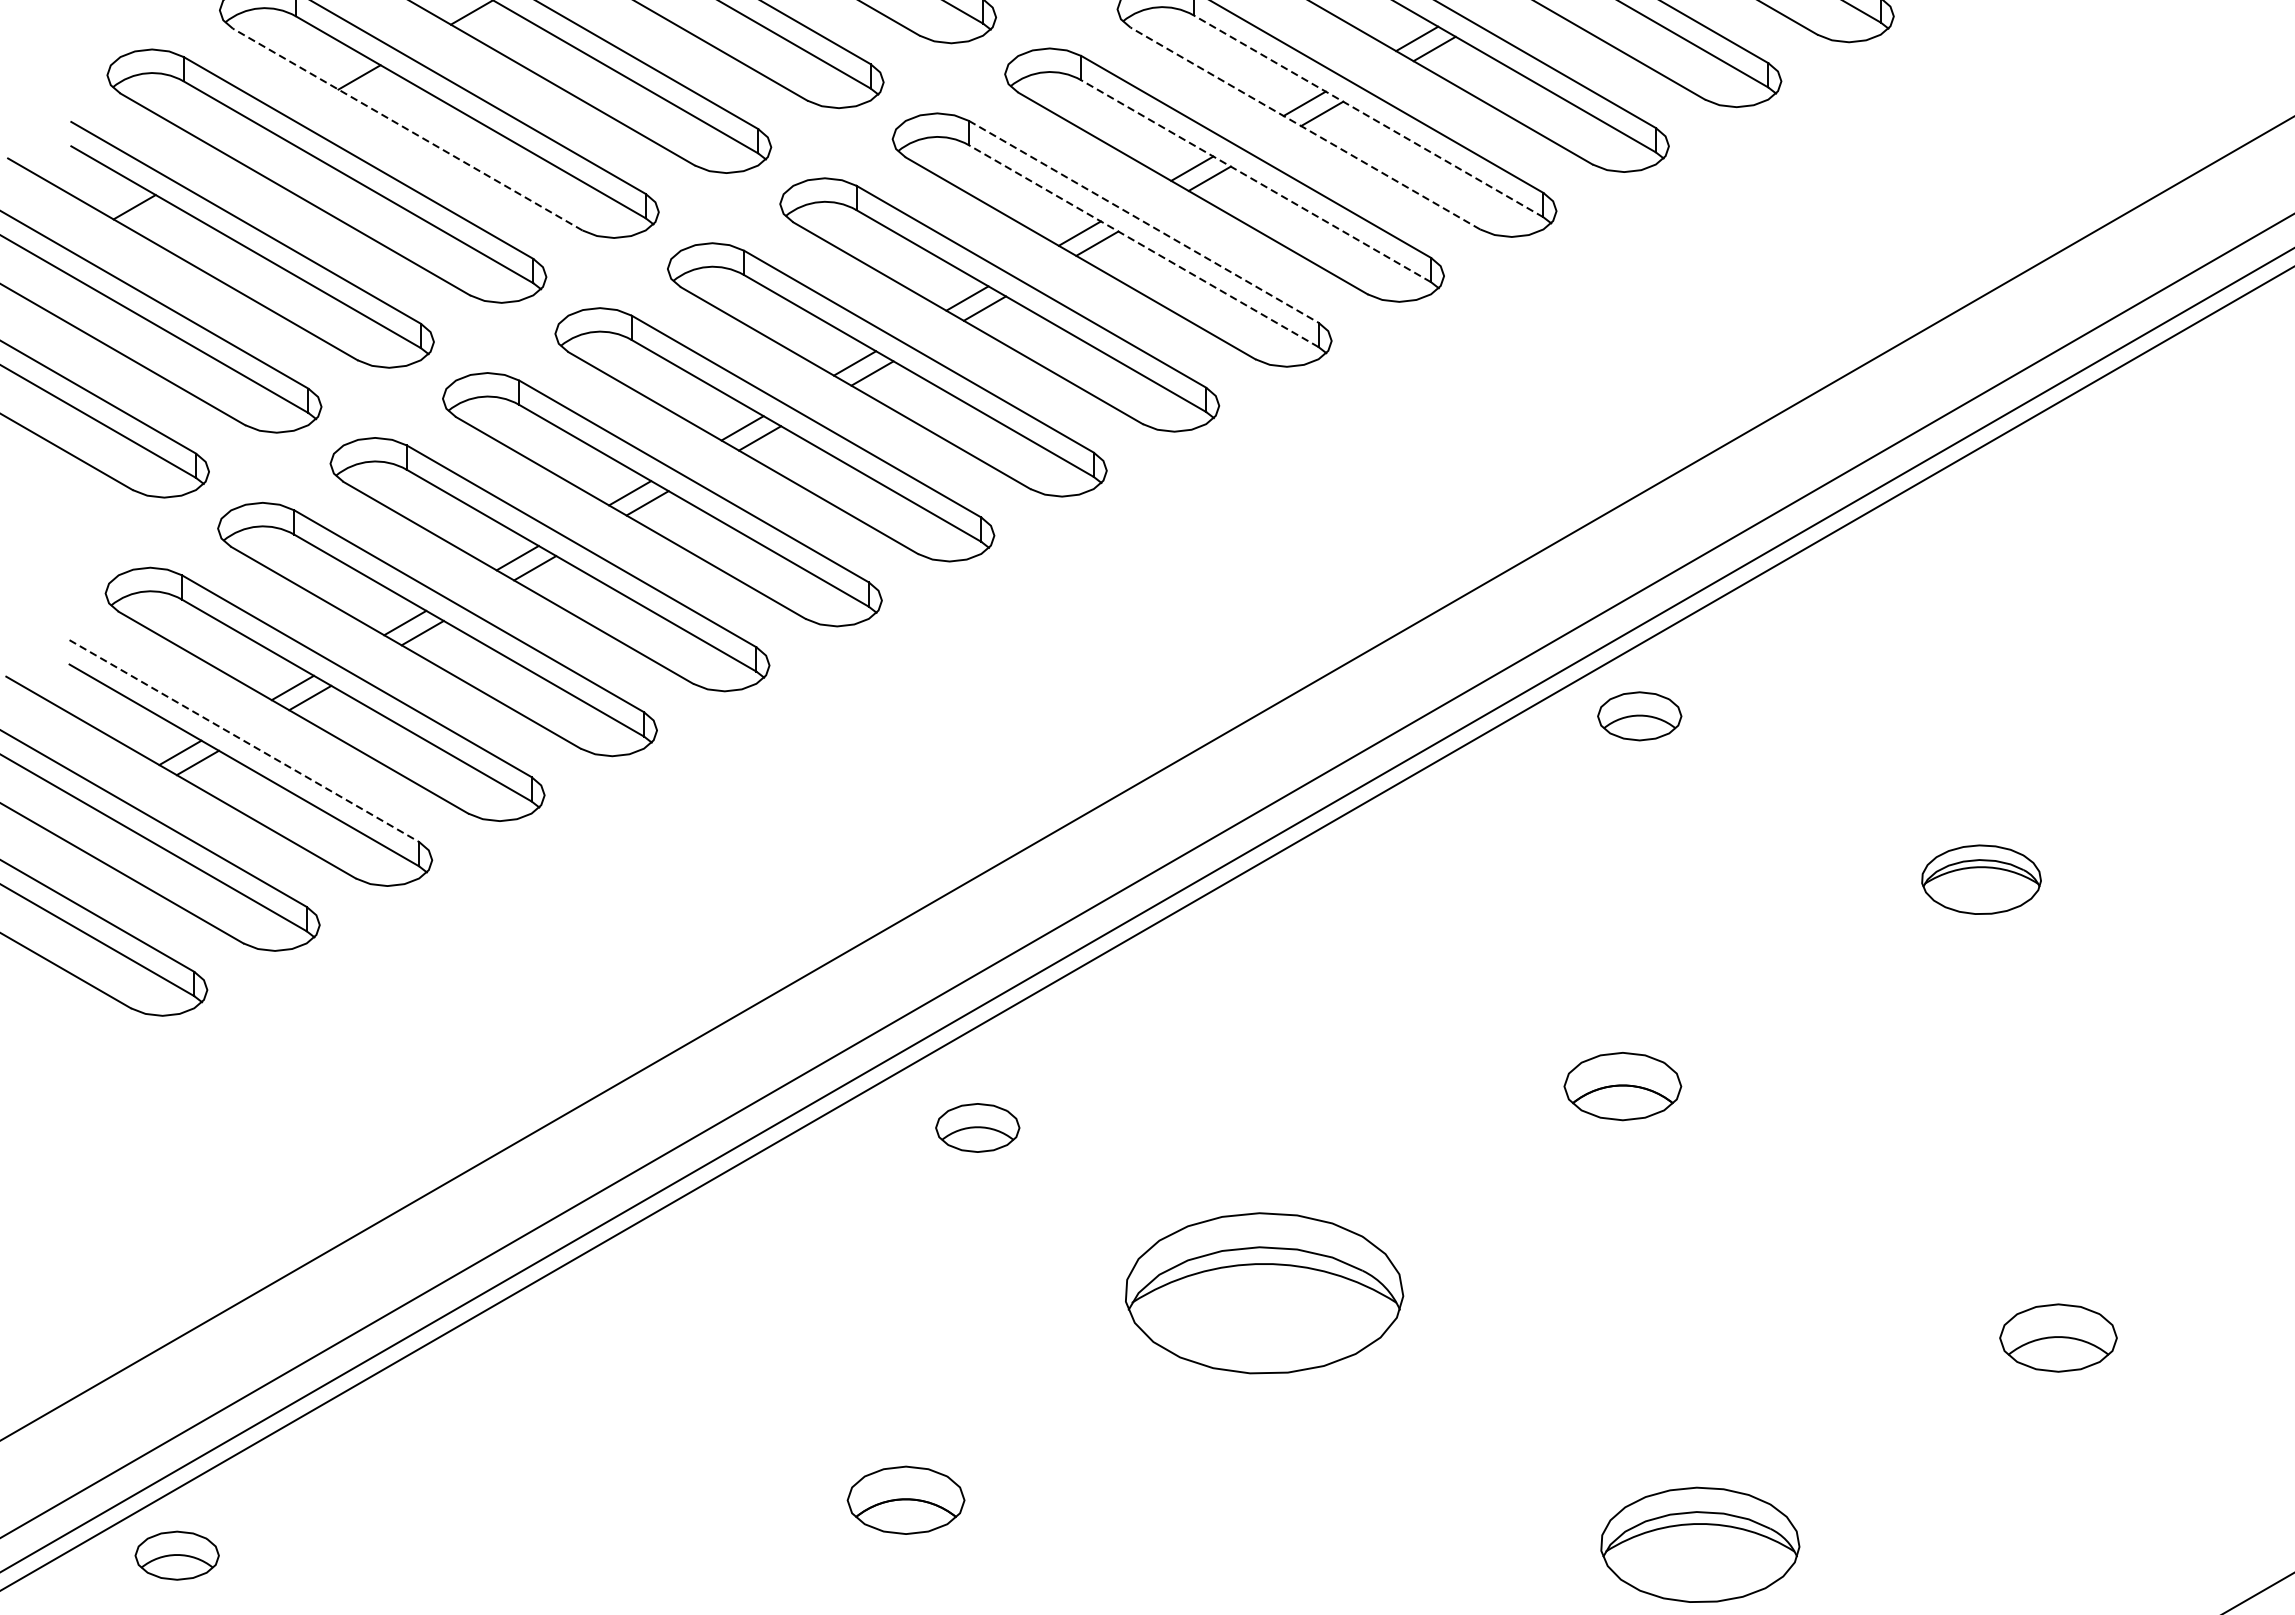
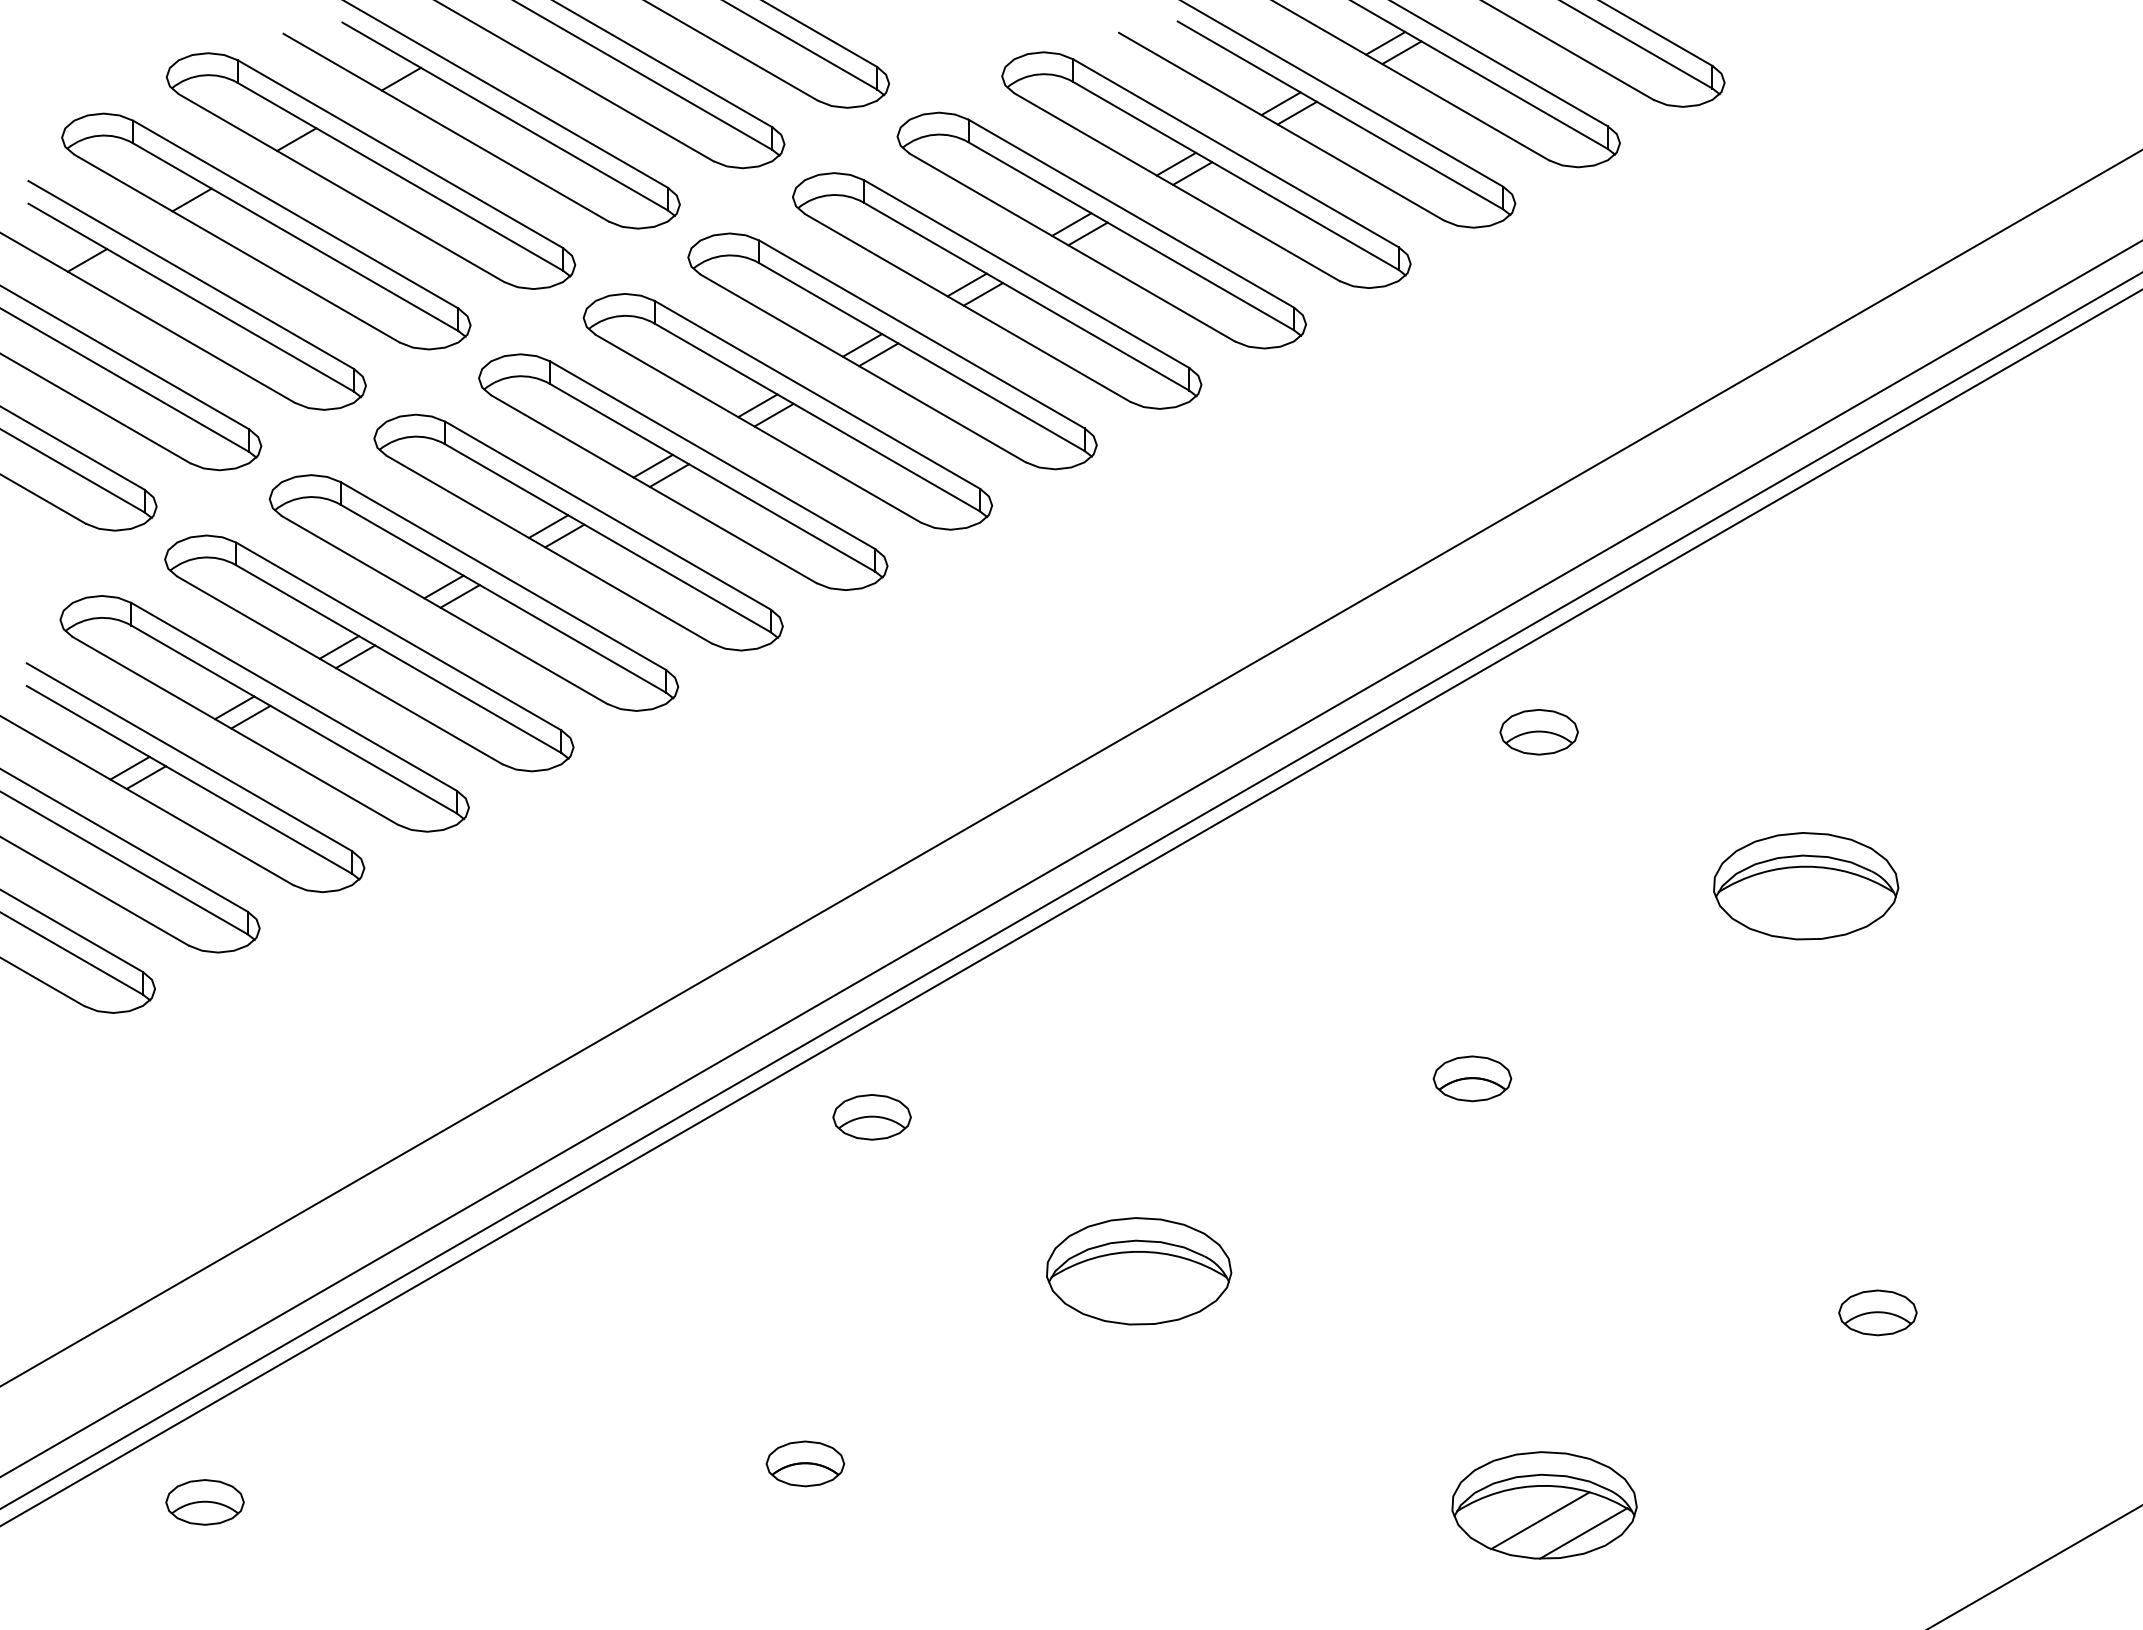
line: (1368, 115) -> (1235, 175), dashed -> solid
line: (1305, 128) -> (1177, 187), dashed -> solid
line: (407, 129) -> (341, 188), dashed -> solid
line: (246, 141) -> (191, 199), added
line: (1256, 181) -> (1131, 236), dashed -> solid
line: (1143, 222) -> (1026, 274), dashed -> solid
line: (1143, 245) -> (1026, 296), dashed -> solid
part: (1639, 716) -> (1538, 732), moved
line: (244, 741) -> (189, 757), dashed -> solid
part: (1981, 879) -> (1806, 886), size x1.67
part: (1622, 1086) -> (1472, 1078), size x0.71
part: (1265, 1293) -> (1139, 1271), size x0.71
part: (2058, 1337) -> (1877, 1312), size x0.71
part: (906, 1499) -> (805, 1463), size x0.71
part: (176, 1555) -> (204, 1502), moved
line: (1695, 1561) -> (1540, 1520), added
line: (1742, 1575) -> (1583, 1533), added

